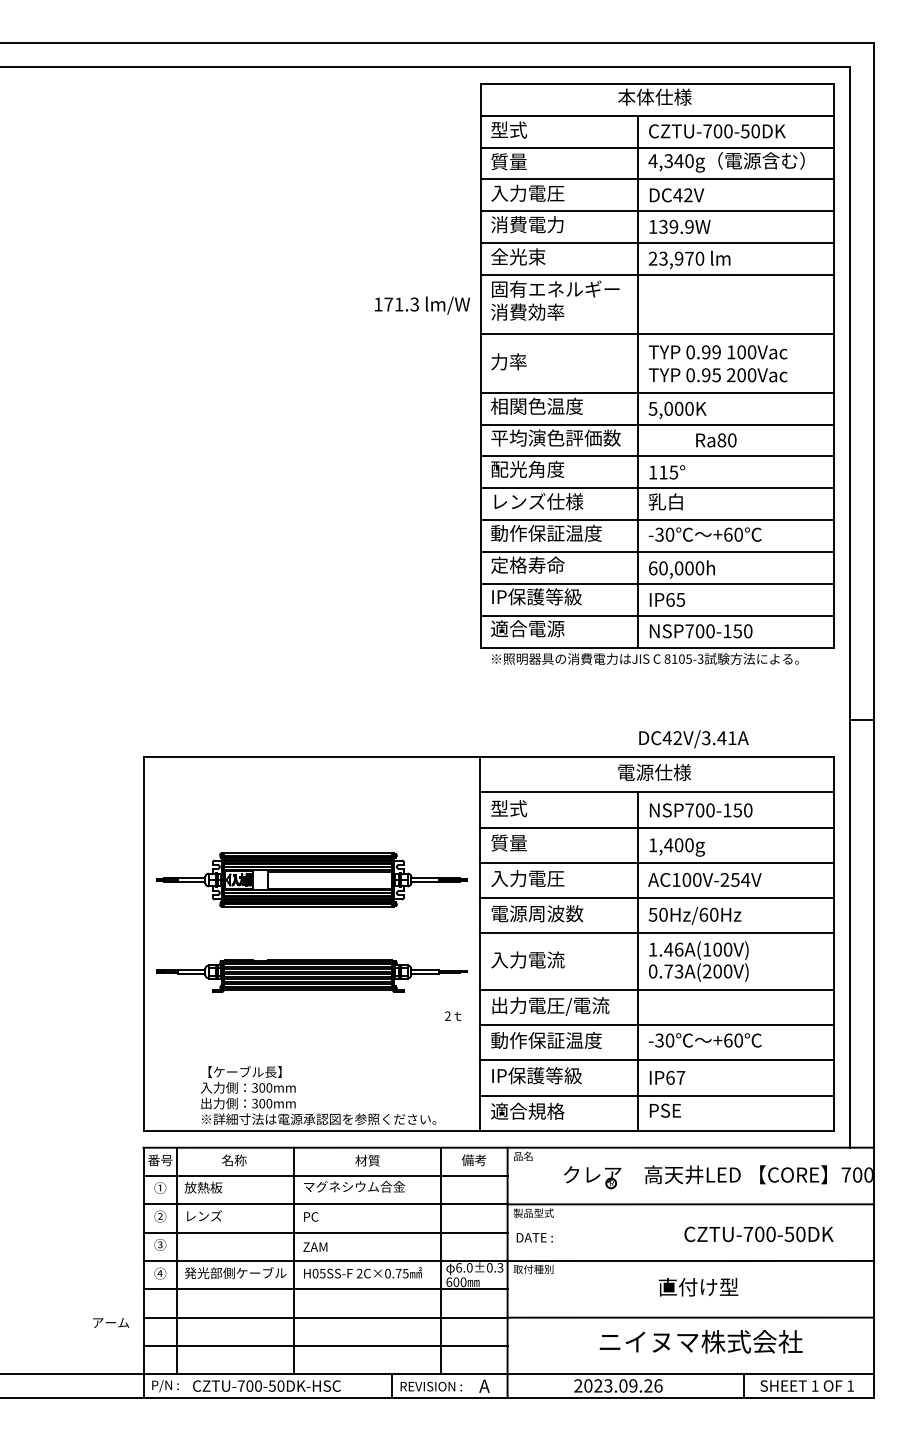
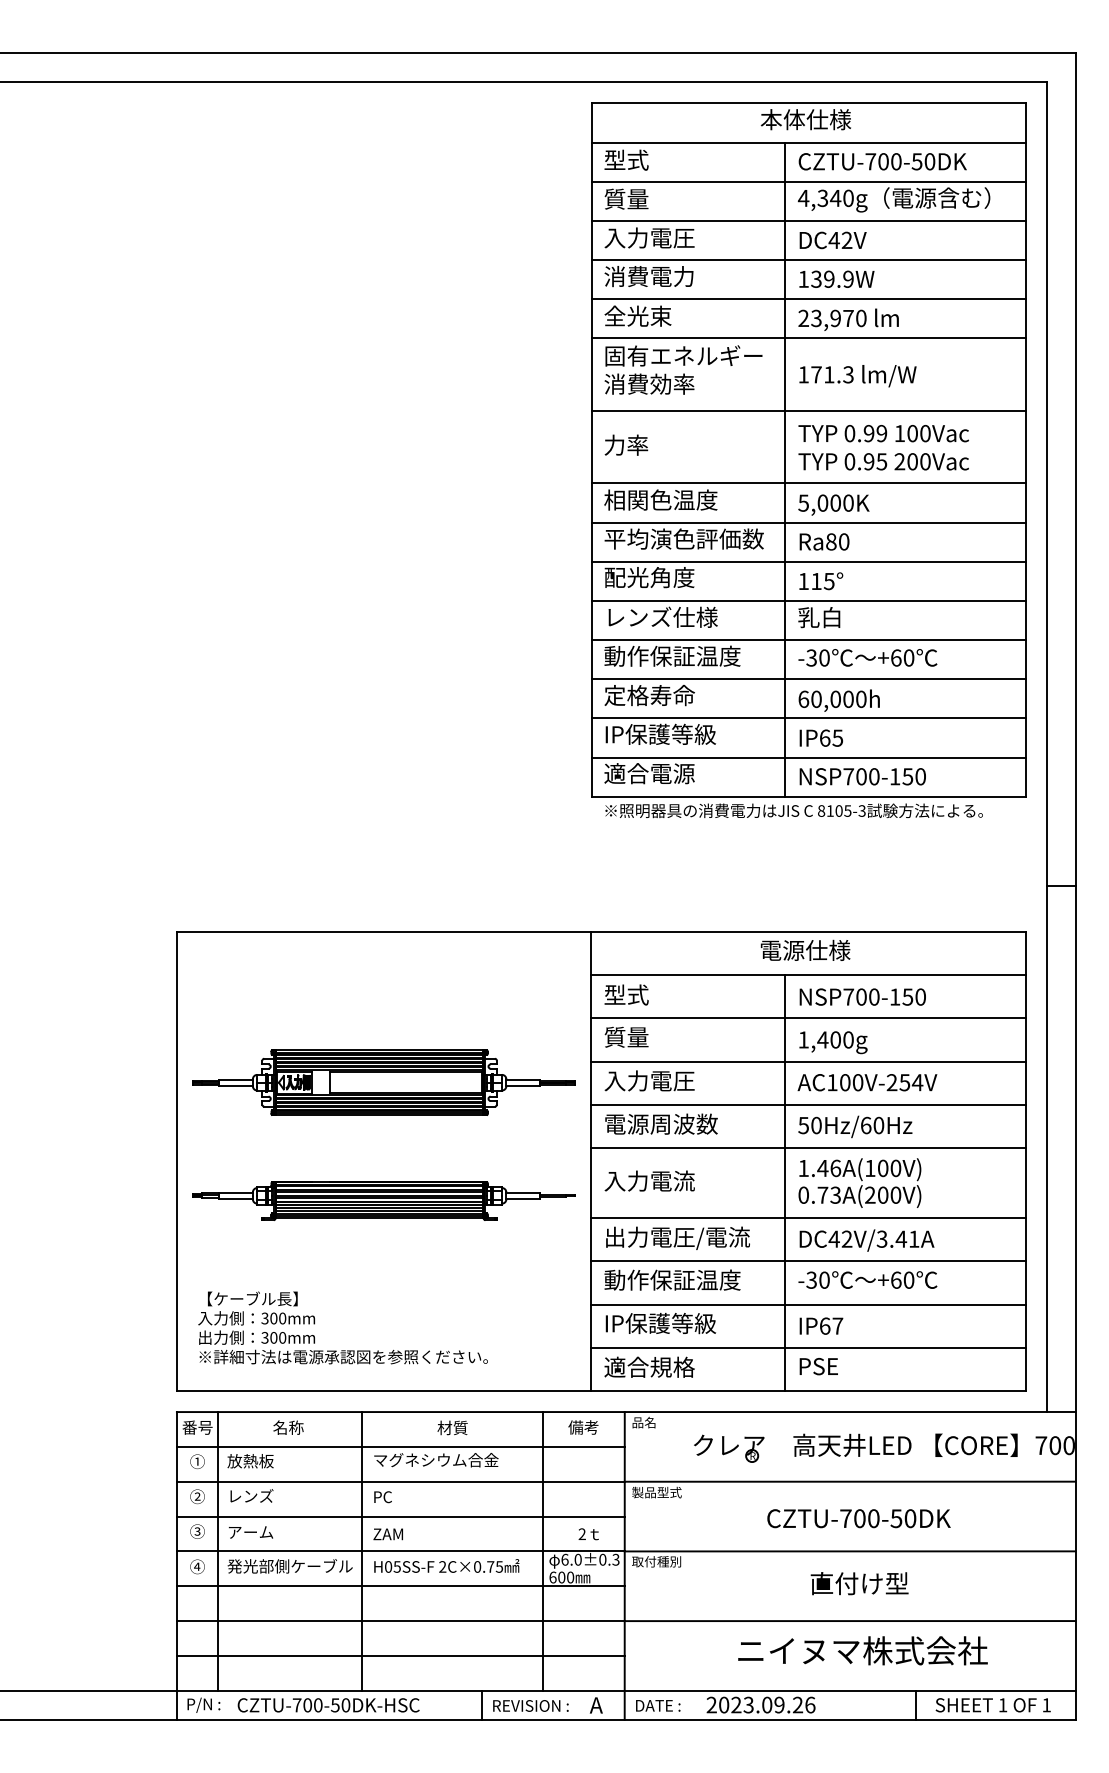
text: (422, 305) -> (857, 376), moved
text: (716, 440) -> (824, 541), moved
text: (693, 739) -> (866, 1240), moved
text: (452, 1016) -> (588, 1534), moved
text: (317, 1095) -> (342, 1327), moved
text: (758, 1234) -> (858, 1518), moved
text: (535, 1237) -> (658, 1705), moved
text: (111, 1322) -> (251, 1532), moved

